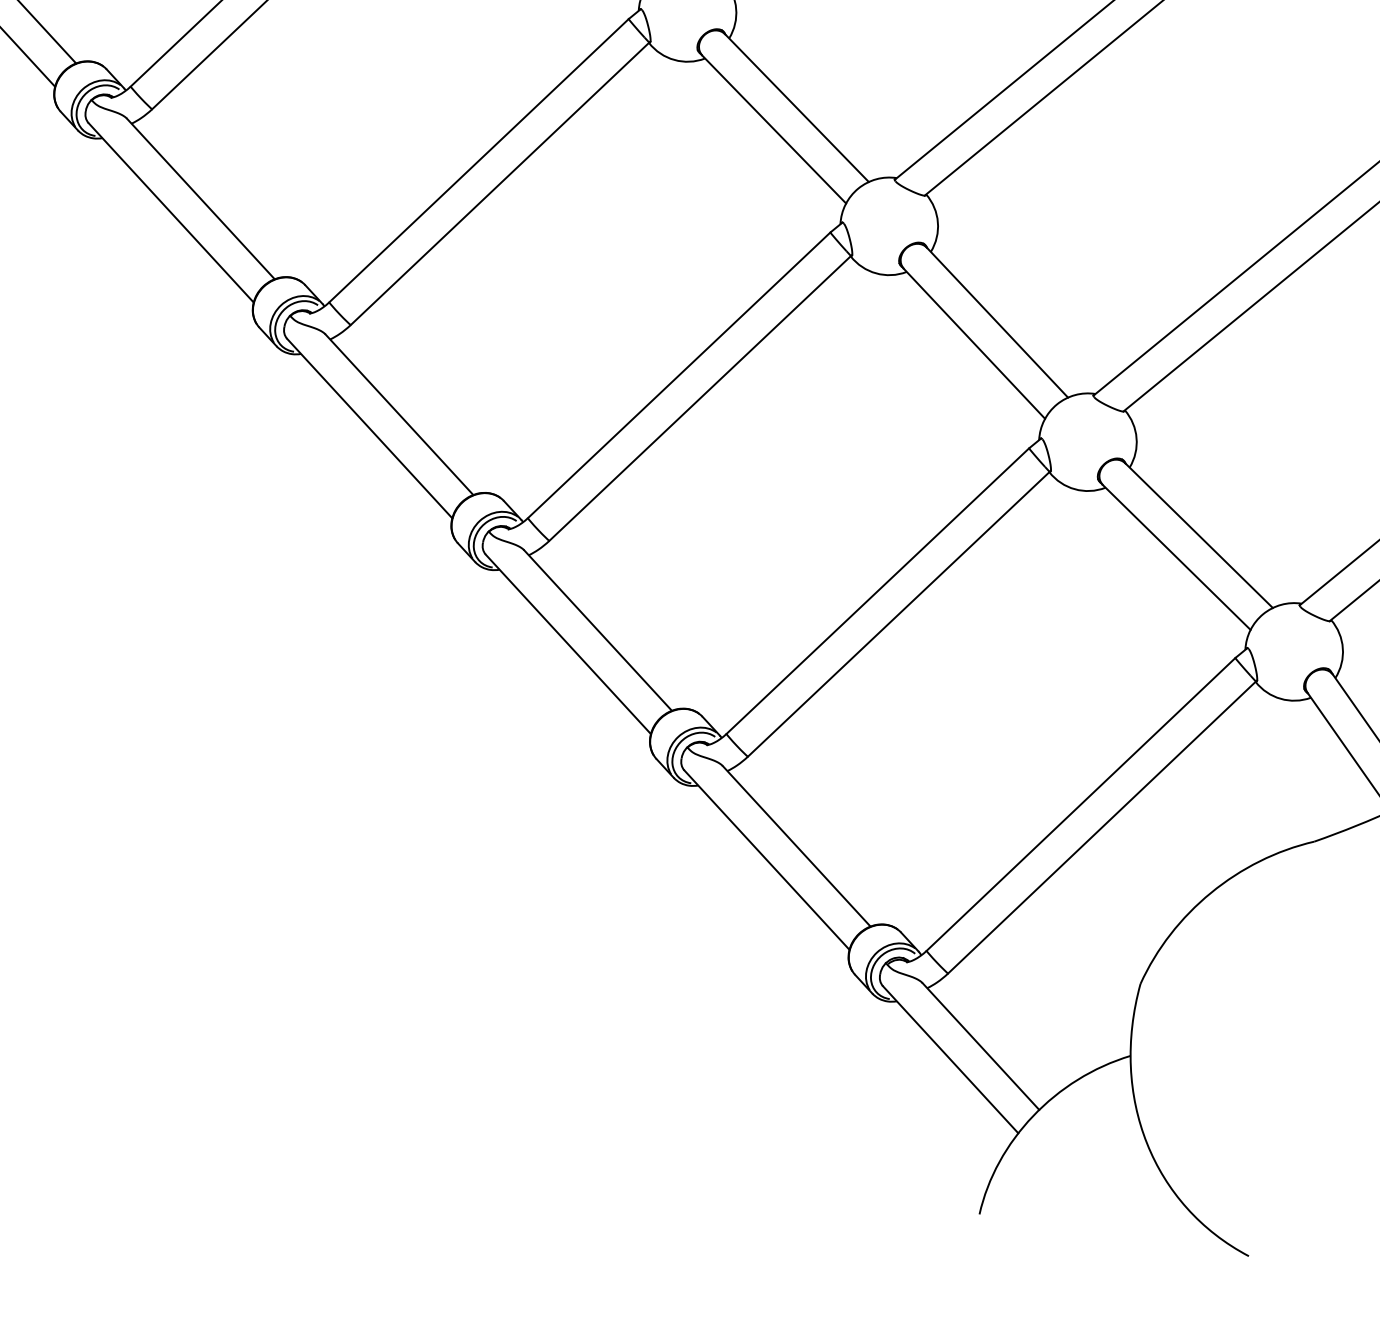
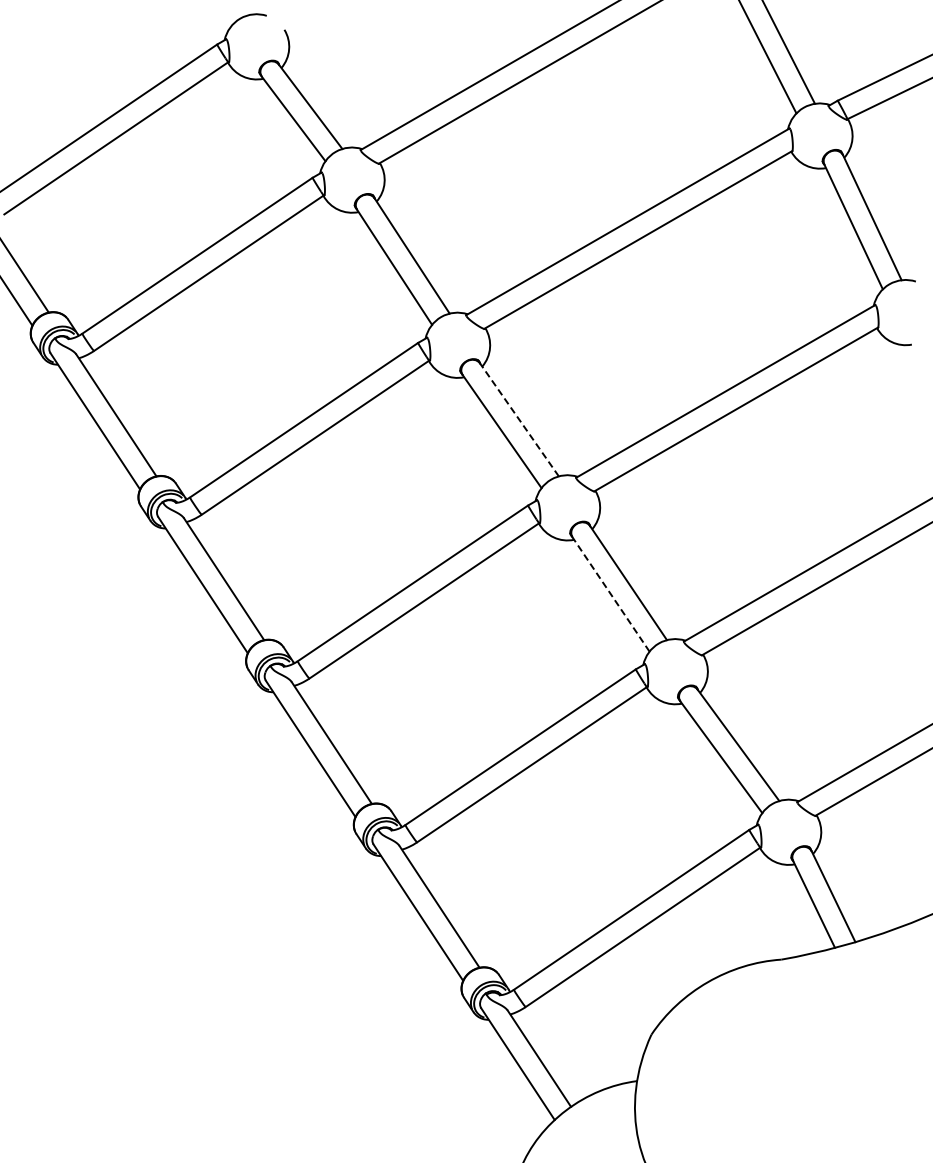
line: (796, 107) -> (519, 419), solid -> dashed
line: (975, 343) -> (611, 594), solid -> dashed

